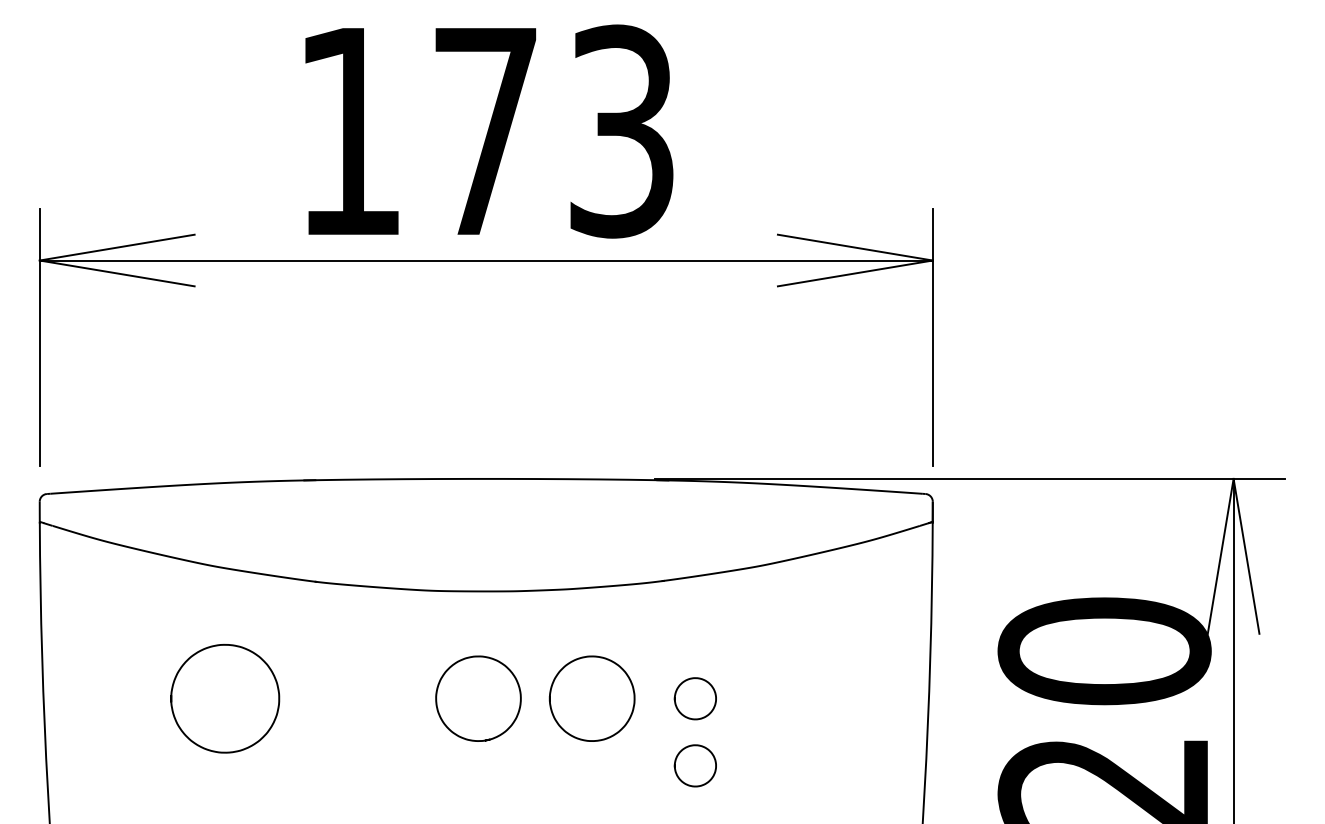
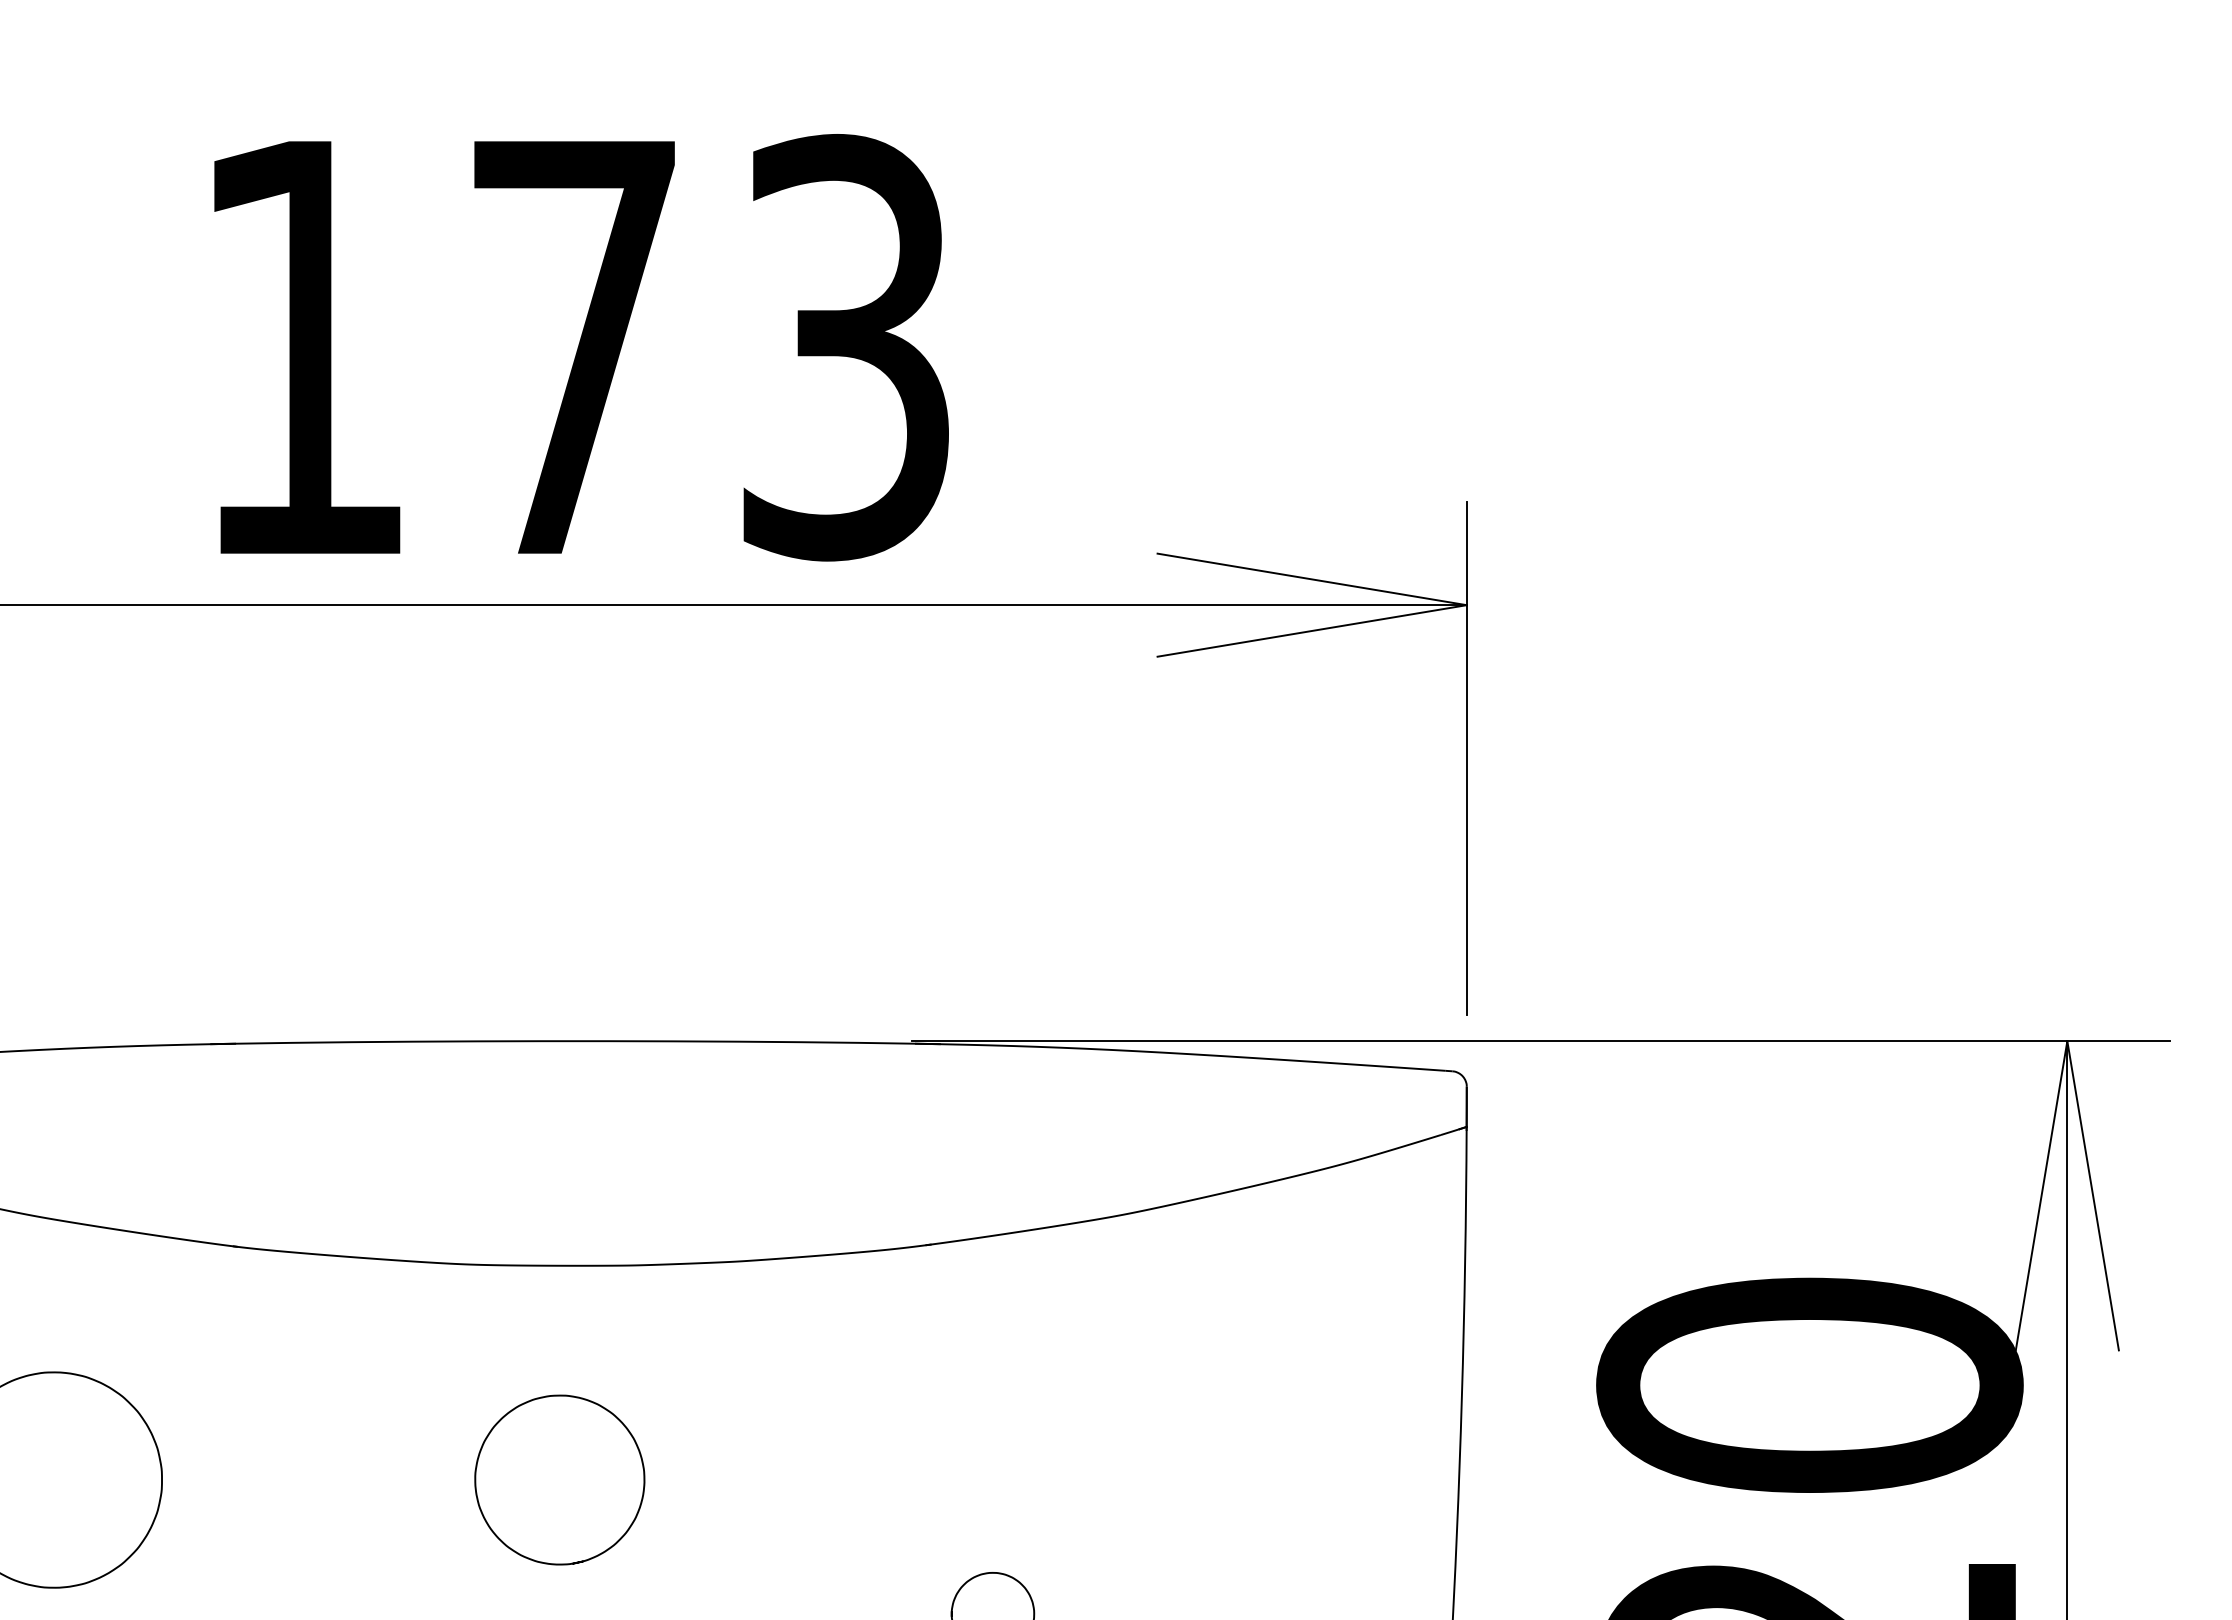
curve: (552, 688) -> (707, 1459), removed
curve: (678, 689) -> (959, 1461), removed

